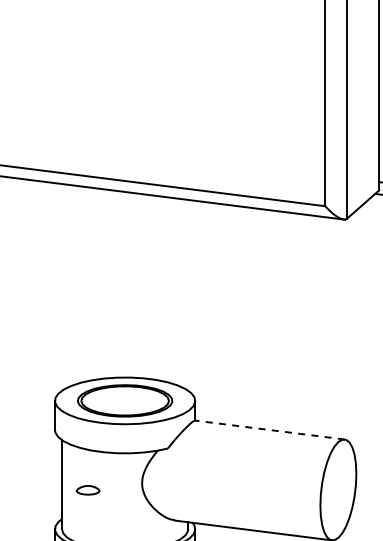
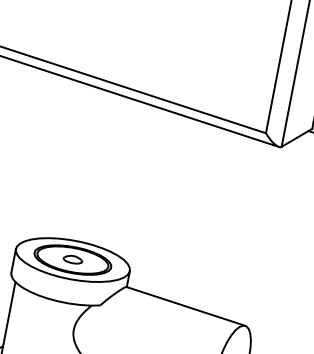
line: (269, 430) -> (185, 306), dashed -> solid
part: (87, 490) -> (72, 259), moved

